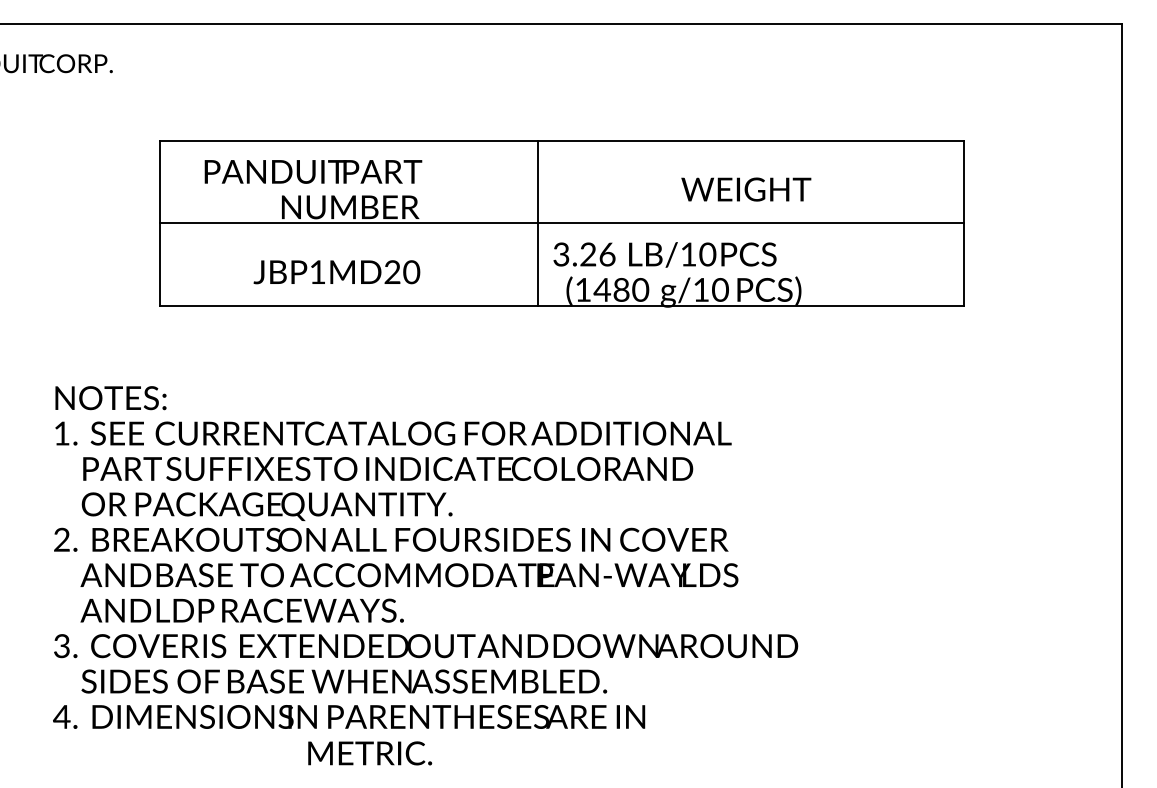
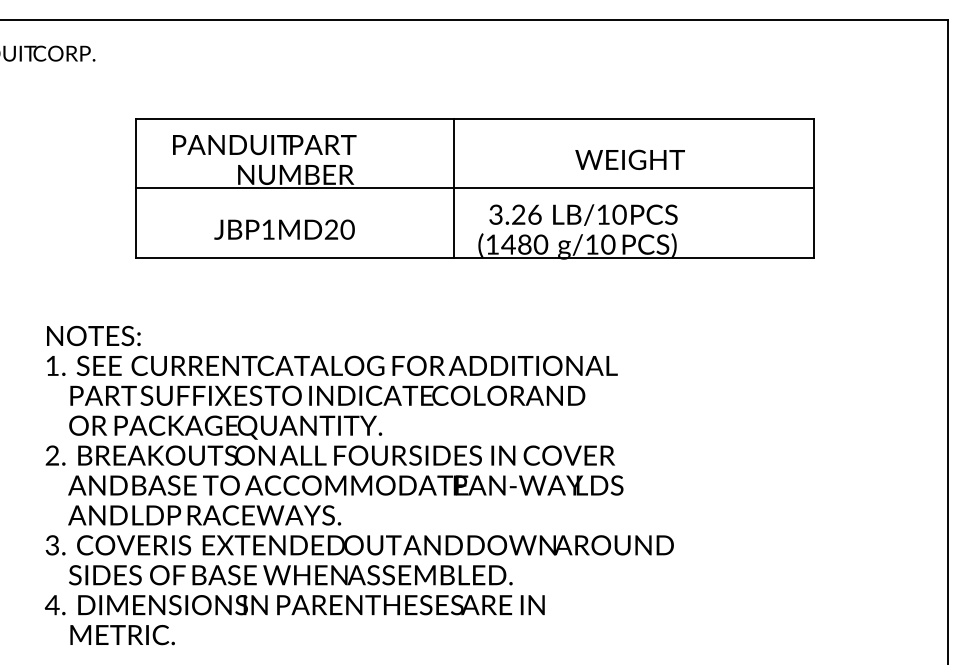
text: (664, 254) -> (583, 214), moved
text: (370, 753) -> (122, 635), moved

